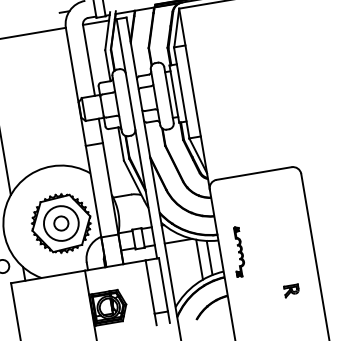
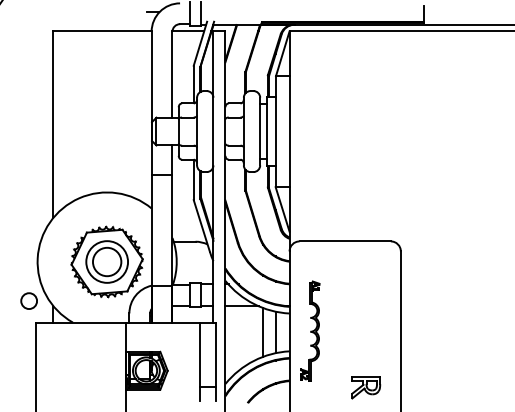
circle: (61, 223) -> (107, 261), size x1.67
part: (237, 251) -> (310, 330), size x1.67
part: (291, 290) -> (366, 387), size x1.67

